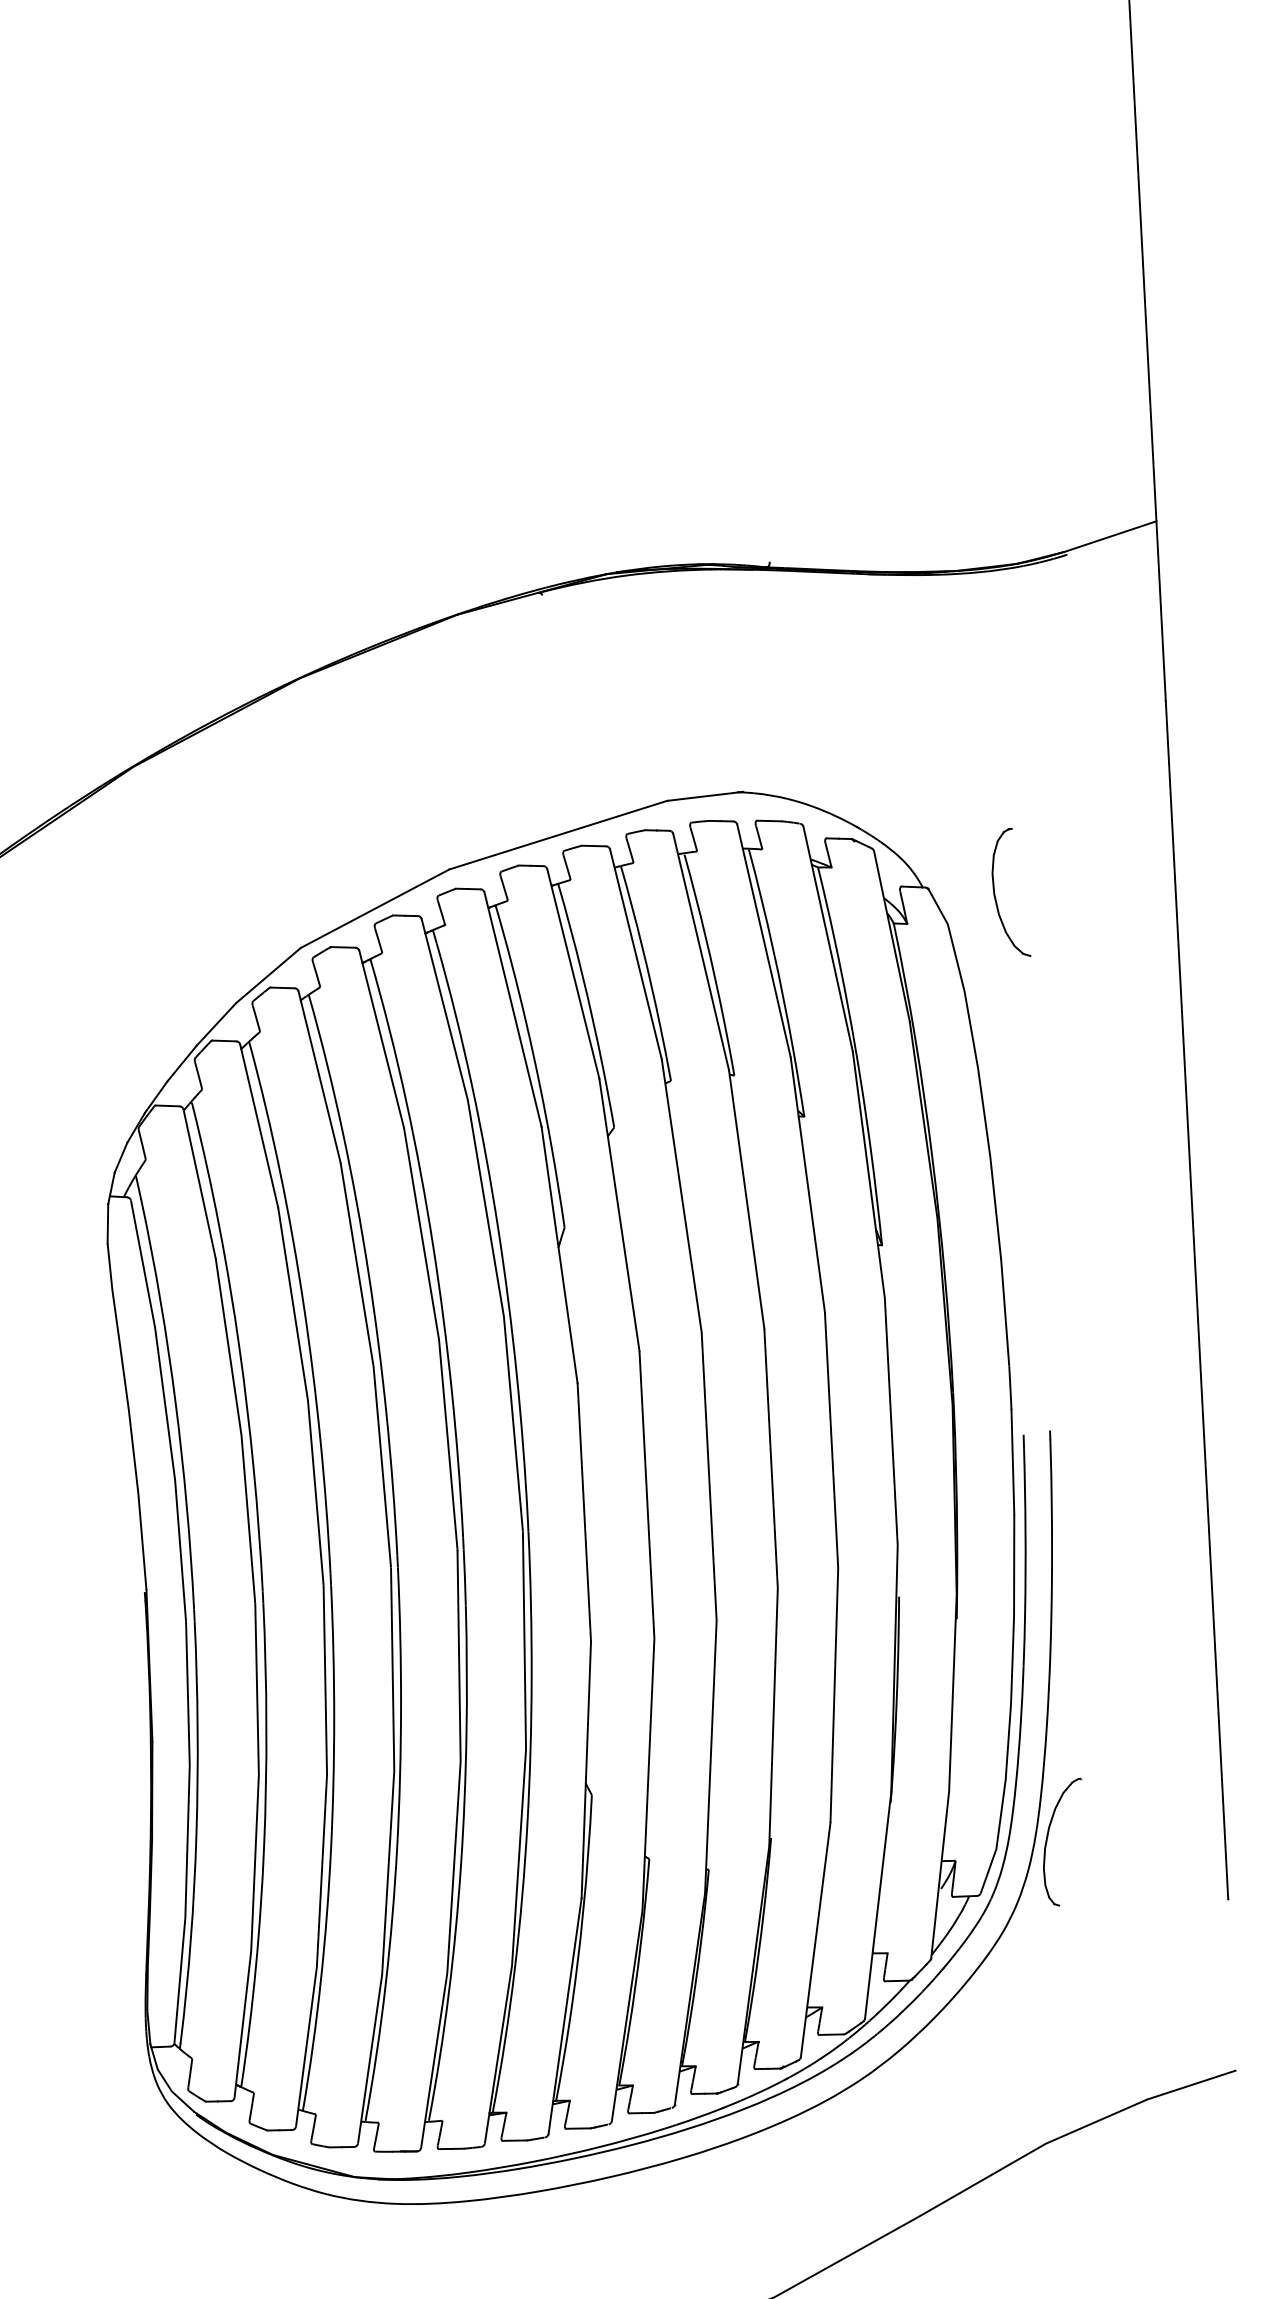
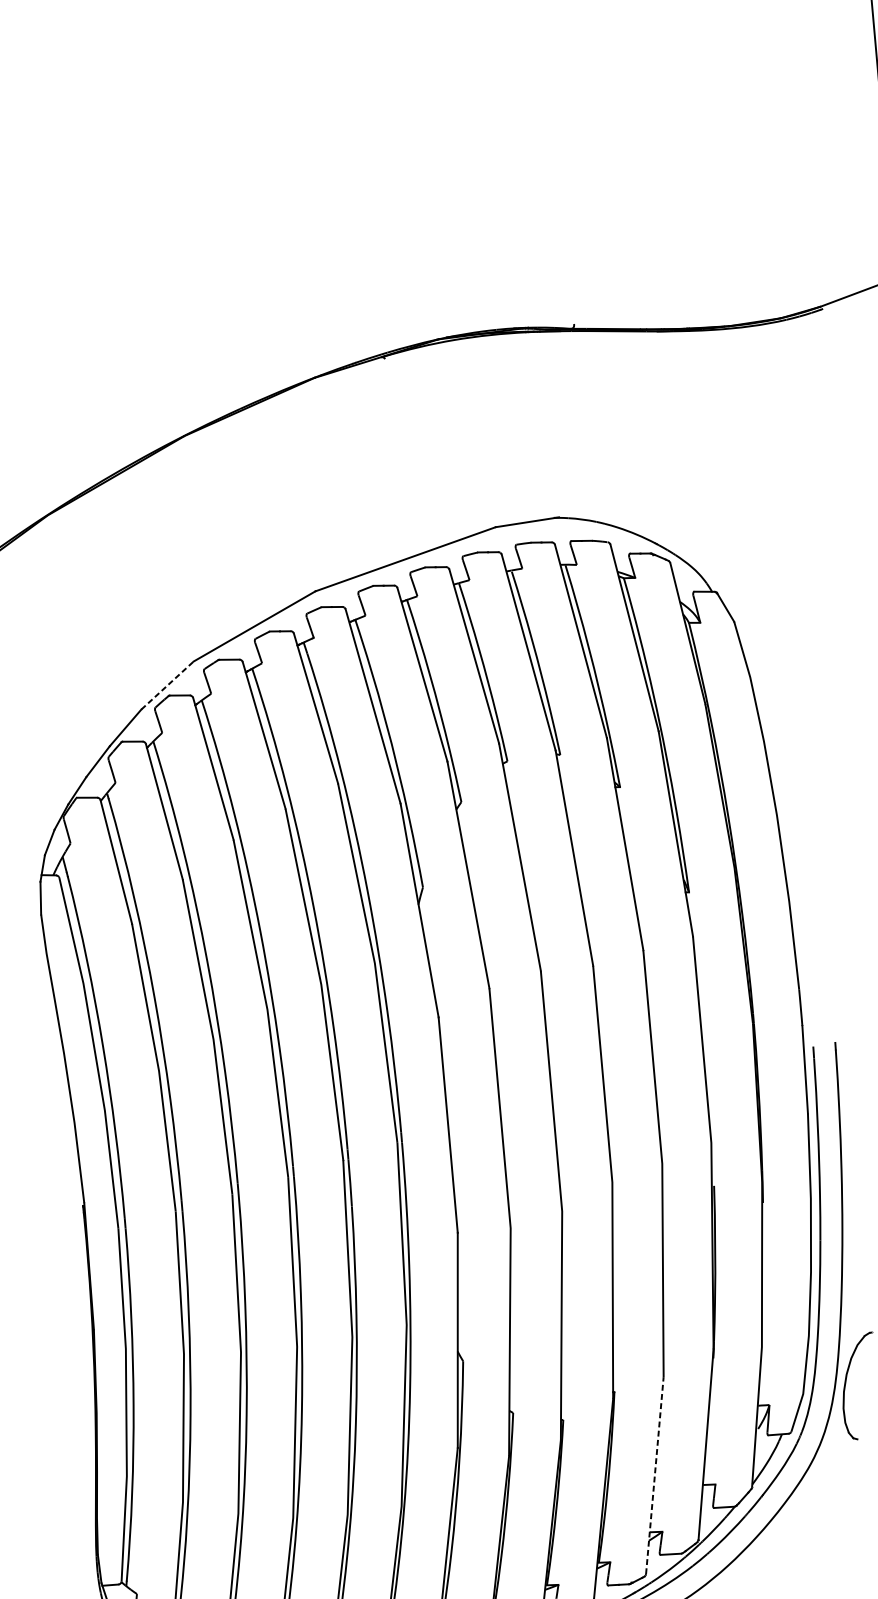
part: (995, 893) -> (773, 594), removed
line: (268, 975) -> (167, 685), solid -> dashed
line: (815, 1939) -> (654, 1475), solid -> dashed

